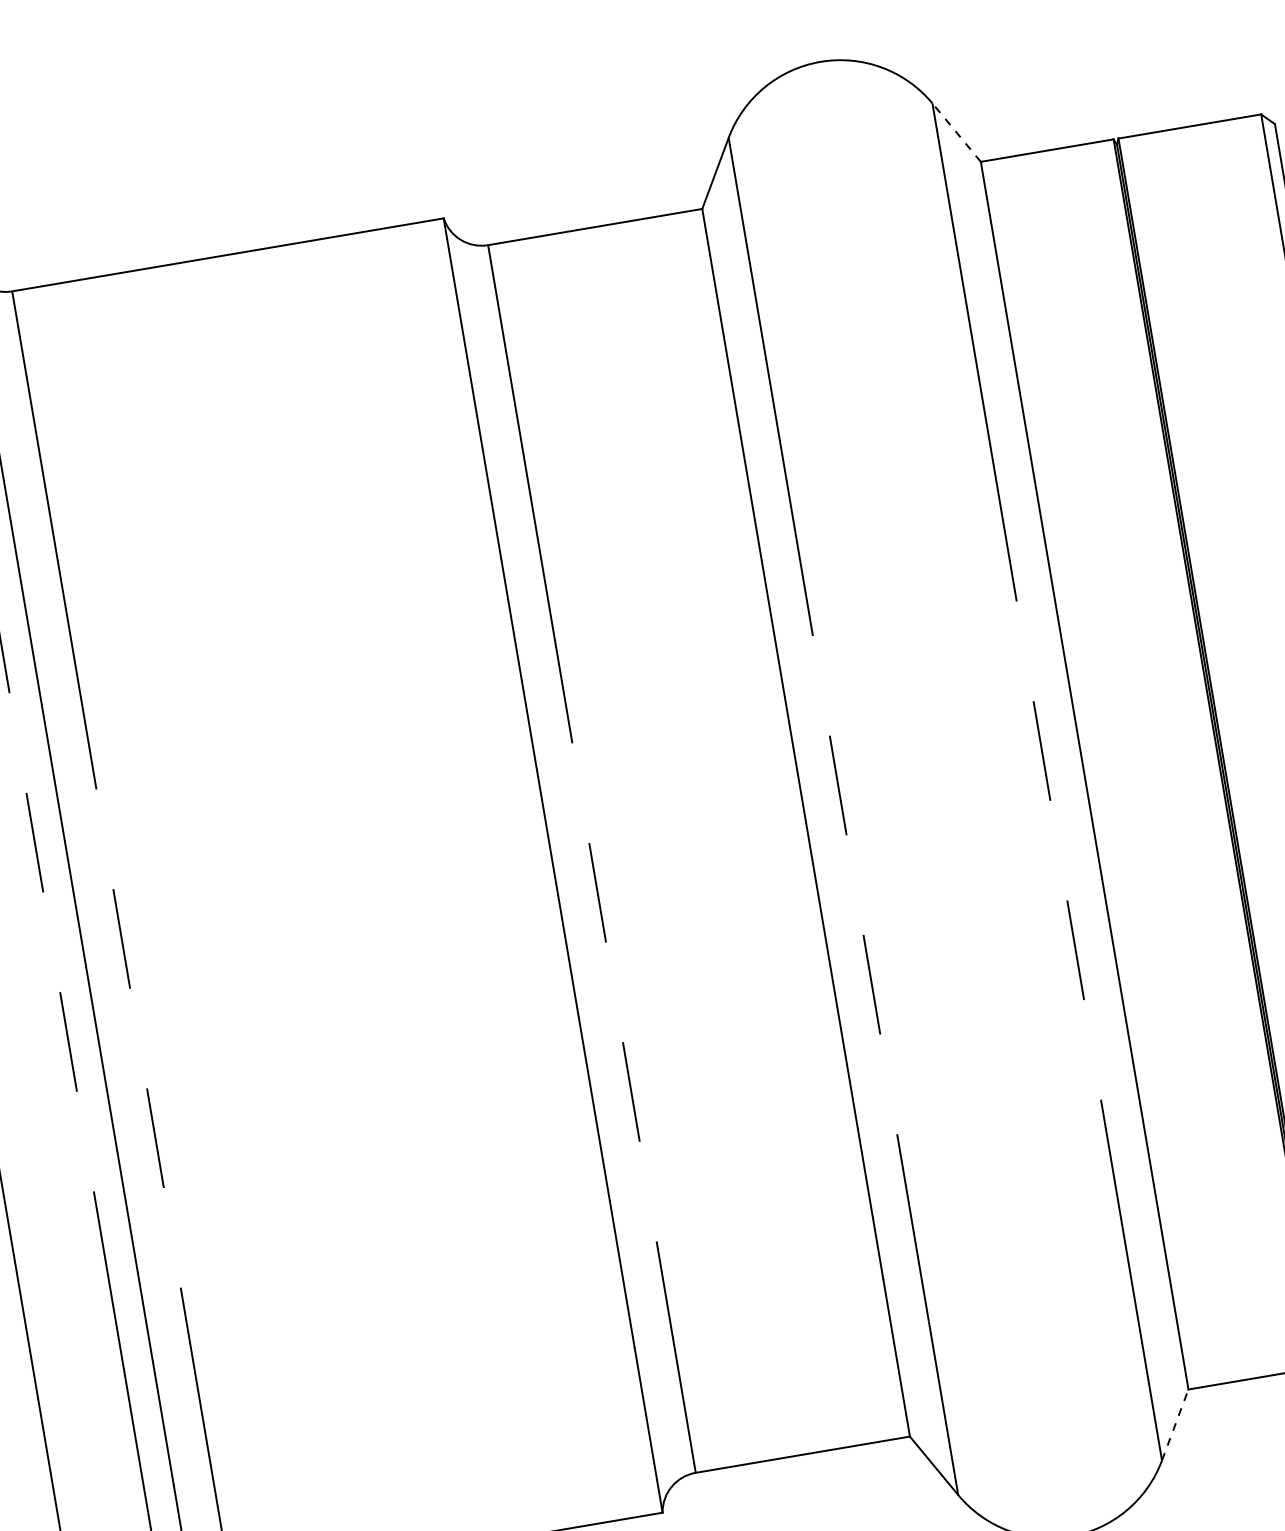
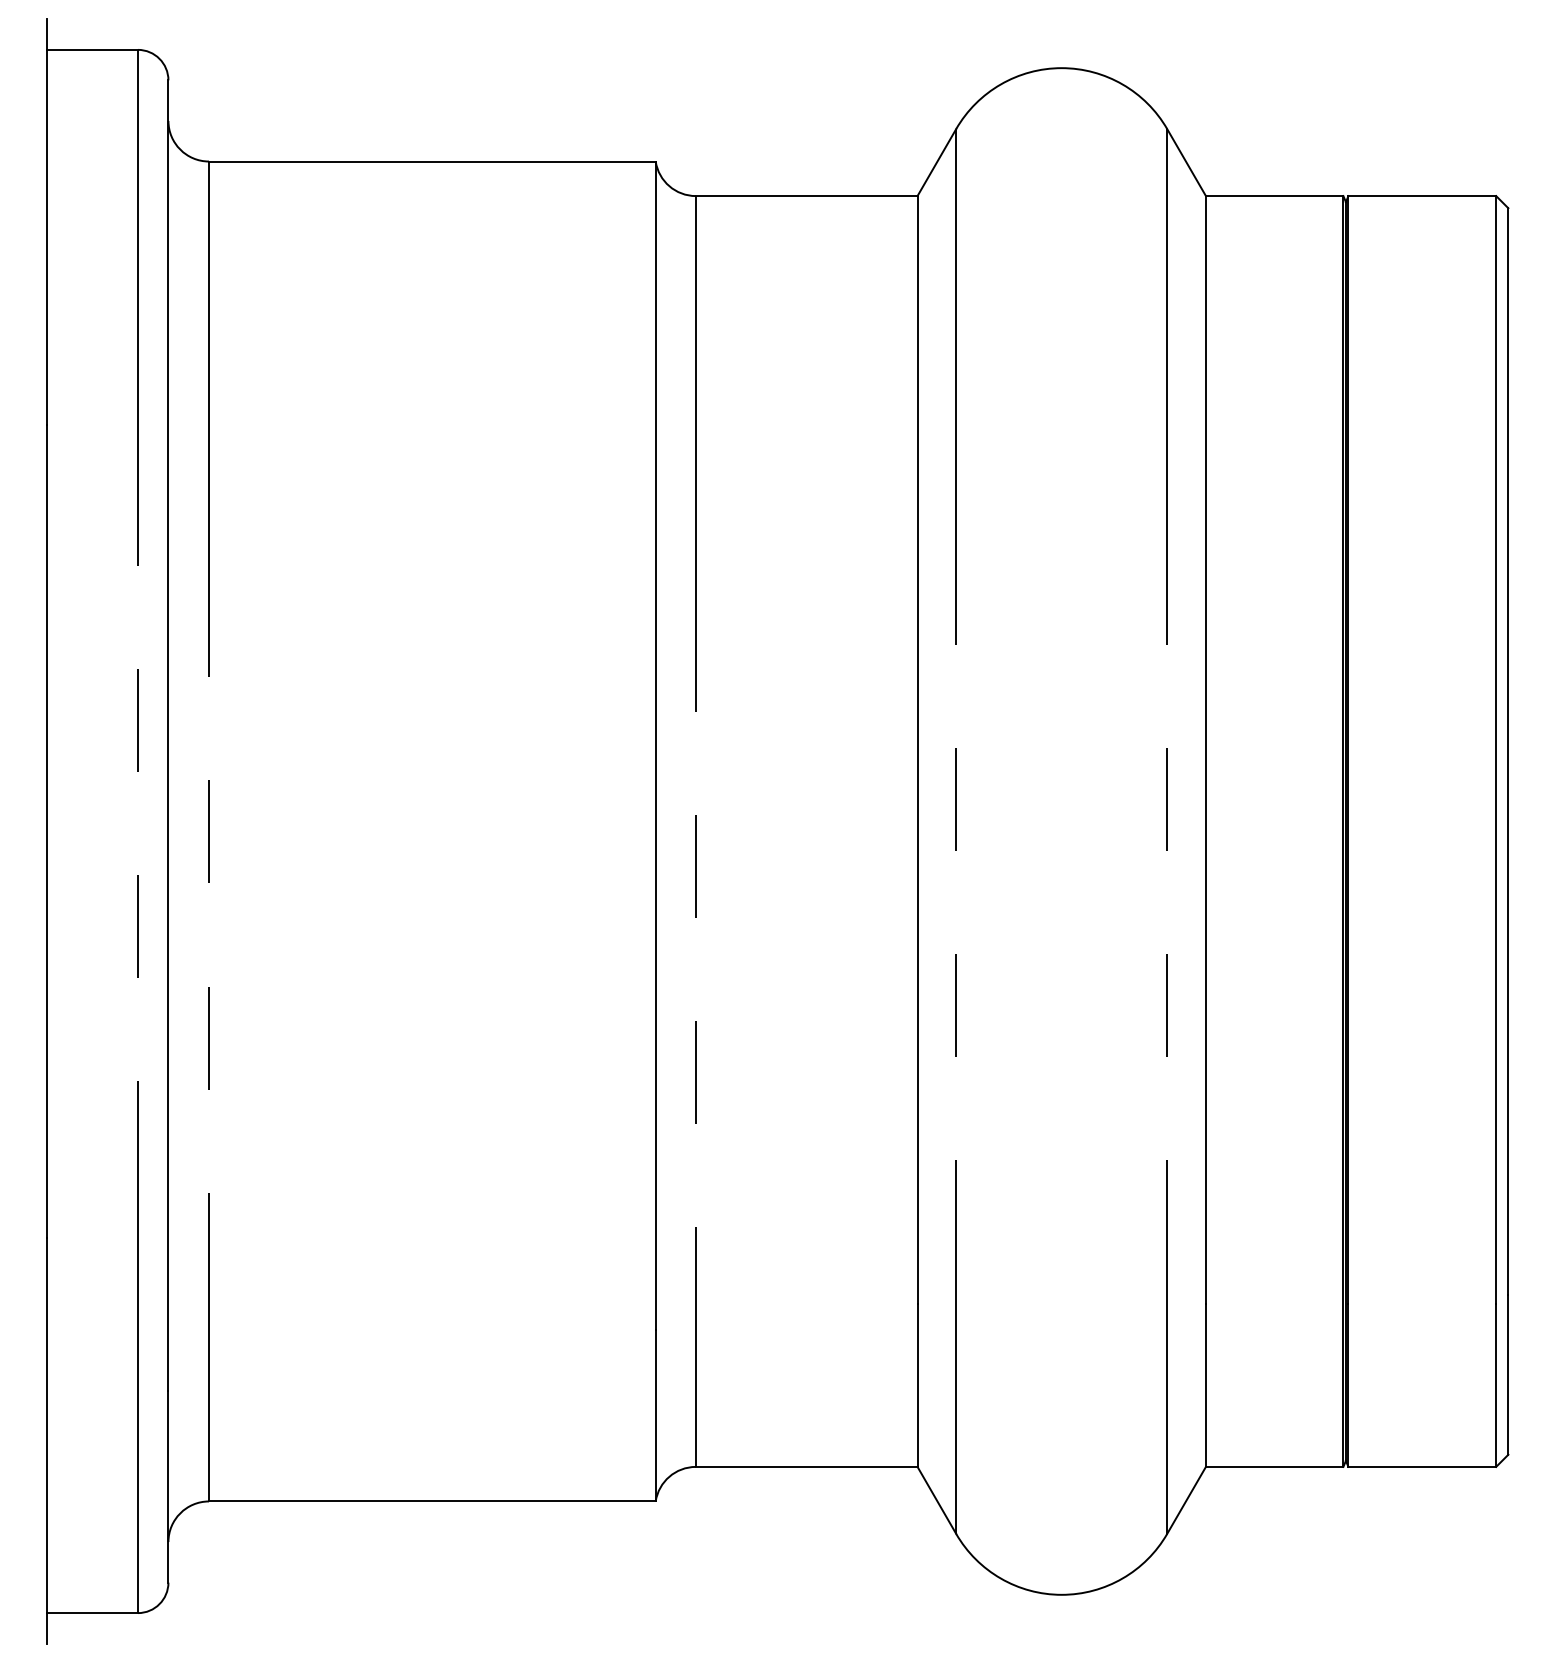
line: (956, 132) -> (1186, 162), dashed -> solid
line: (1175, 1425) -> (1186, 1500), dashed -> solid

